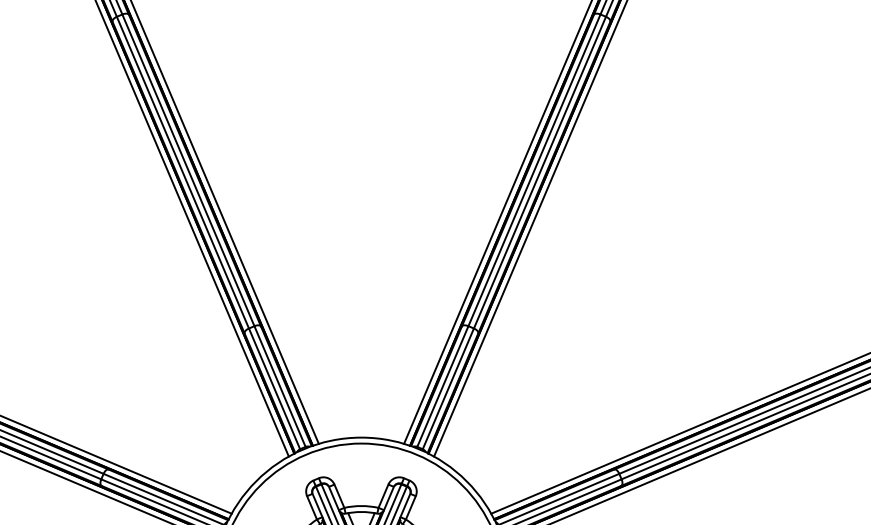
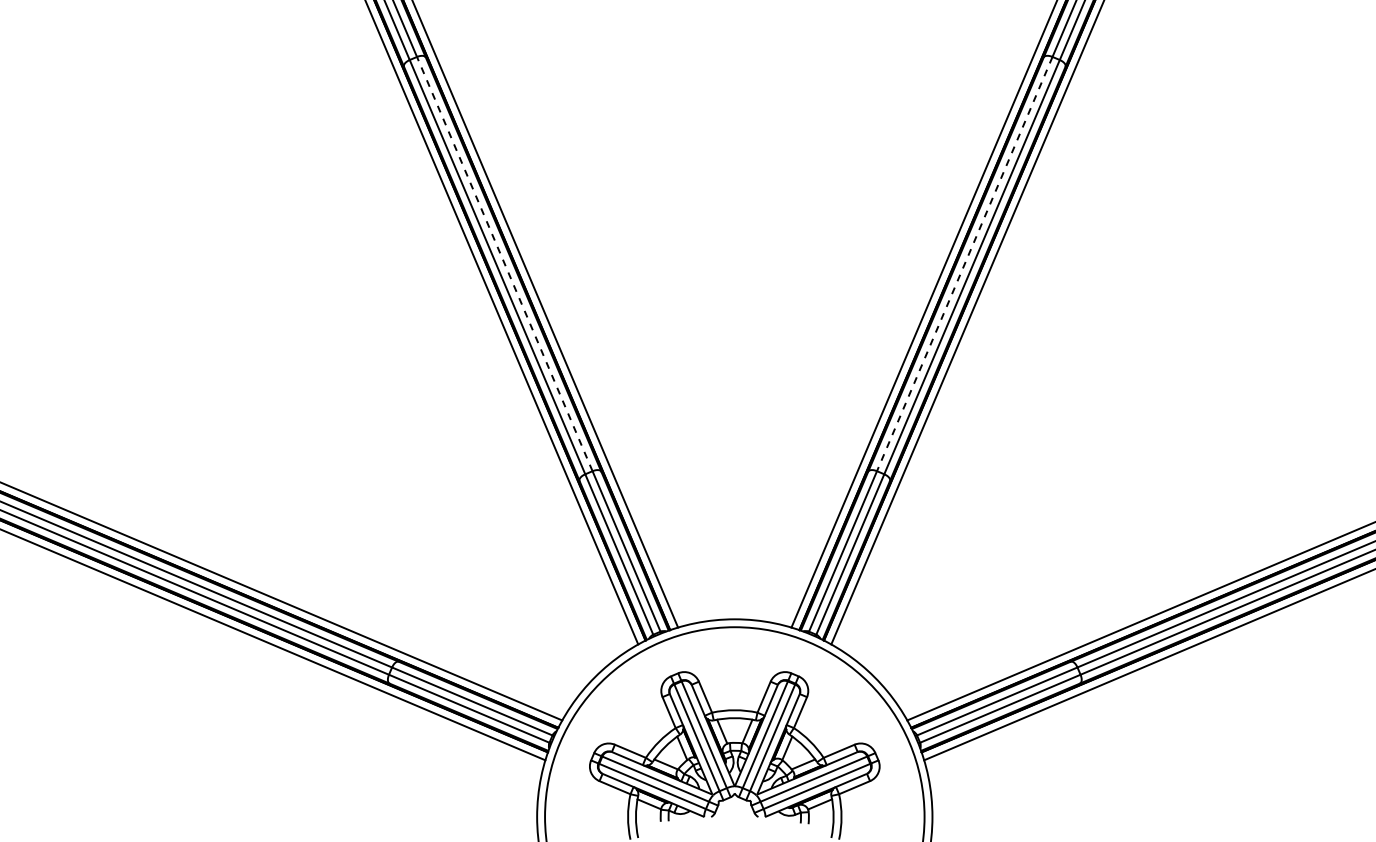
line: (188, 170) -> (504, 264), solid -> dashed
line: (534, 170) -> (964, 264), solid -> dashed

